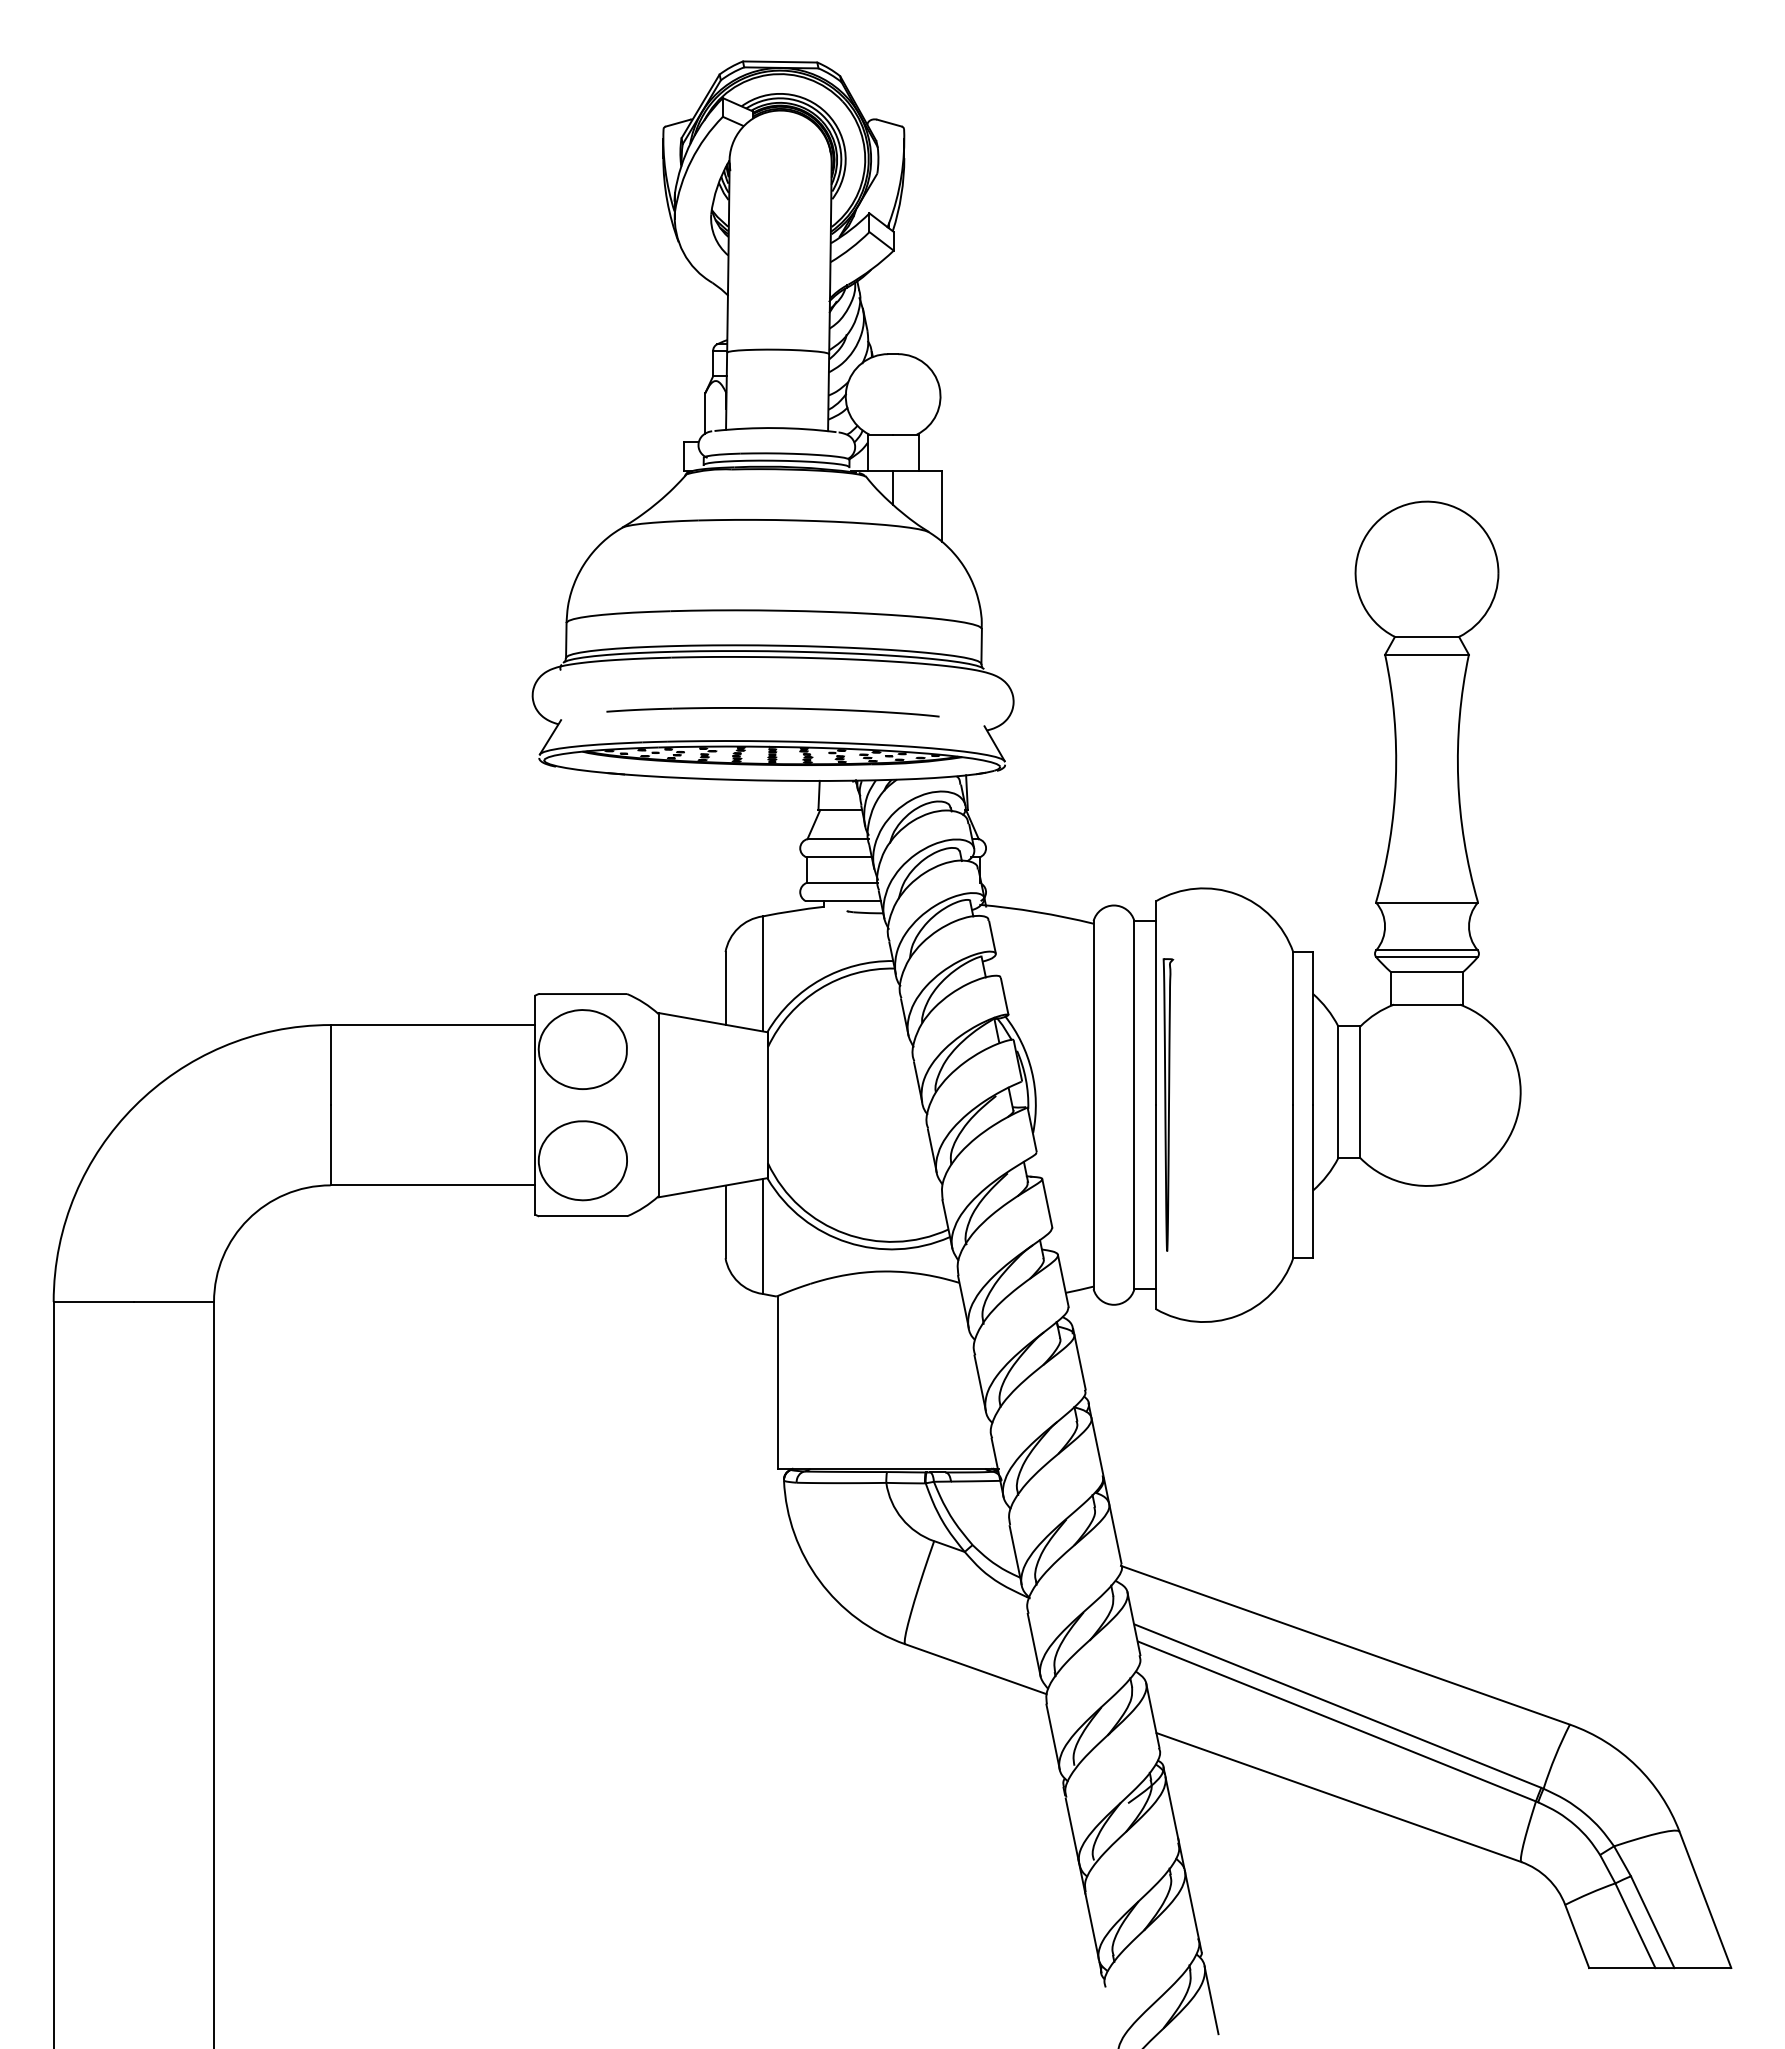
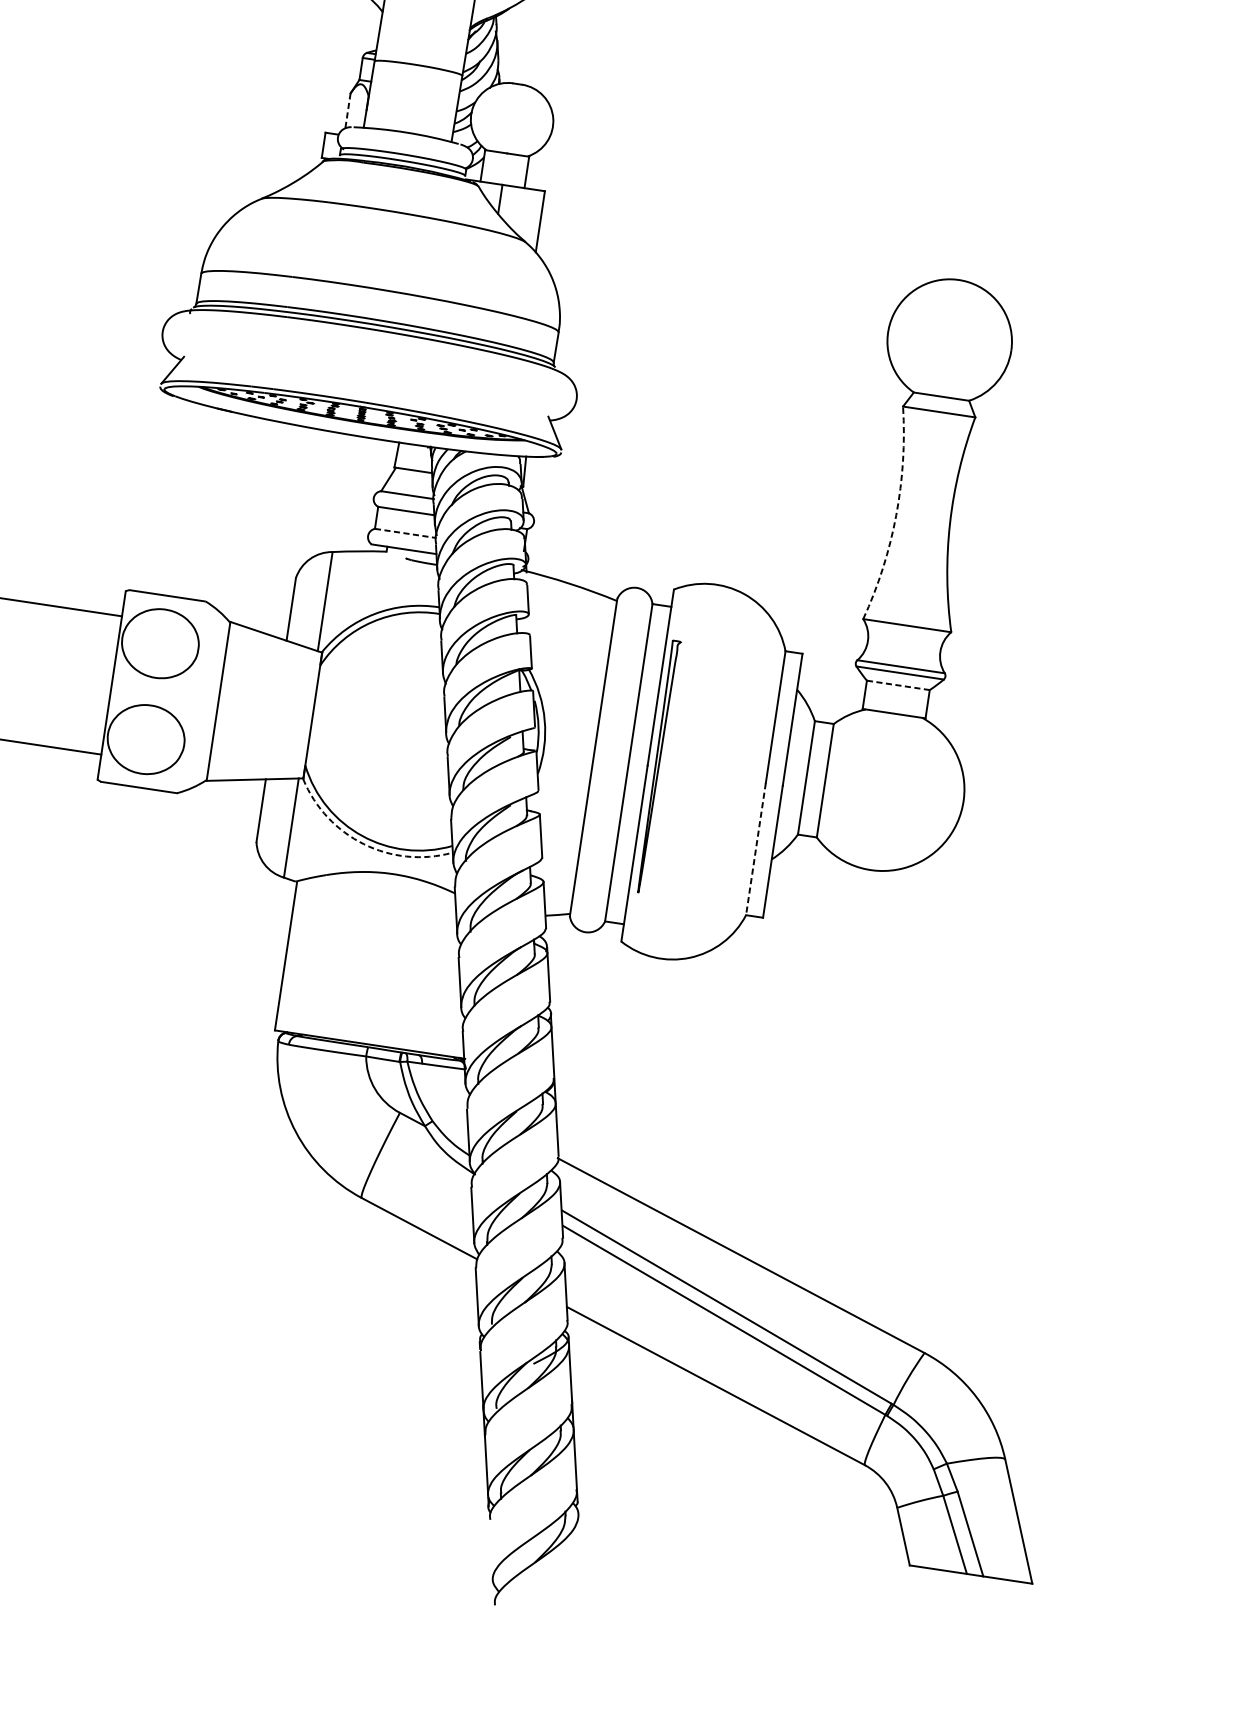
line: (705, 413) -> (348, 111), solid -> dashed
part: (772, 712) -> (367, 377), removed
arc: (1395, 779) -> (895, 515), solid -> dashed
line: (842, 882) -> (405, 533), solid -> dashed
line: (1427, 971) -> (898, 685), solid -> dashed
line: (1293, 1181) -> (756, 849), solid -> dashed
arc: (847, 1242) -> (363, 844), solid -> dashed
line: (1211, 2000) -> (579, 1544), removed

